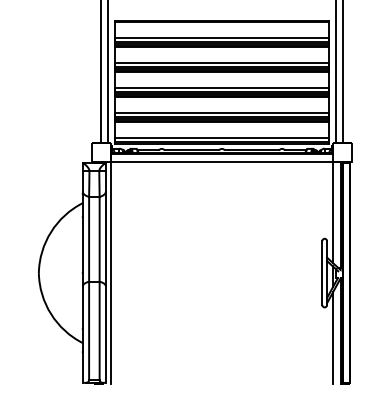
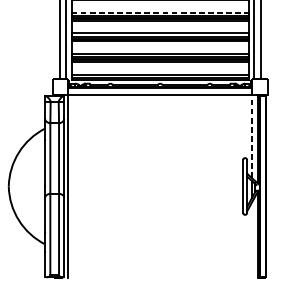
line: (222, 62) -> (160, 12), solid -> dashed
line: (332, 212) -> (251, 136), solid -> dashed
line: (332, 338) -> (251, 240), removed

